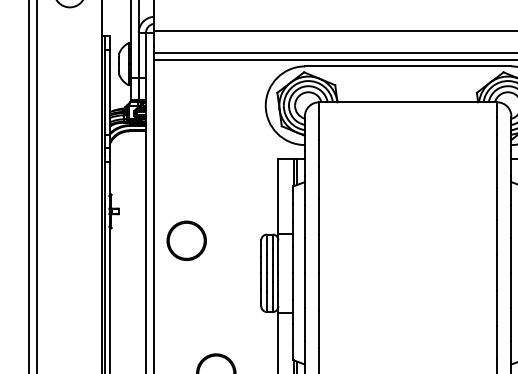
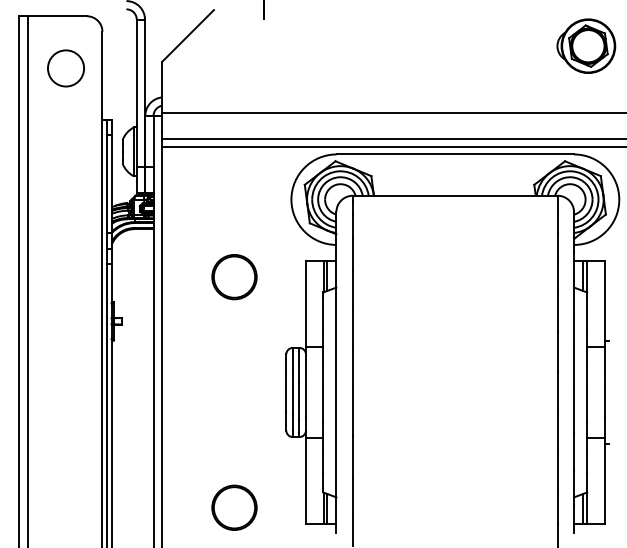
part: (186, 241) -> (234, 277), moved

